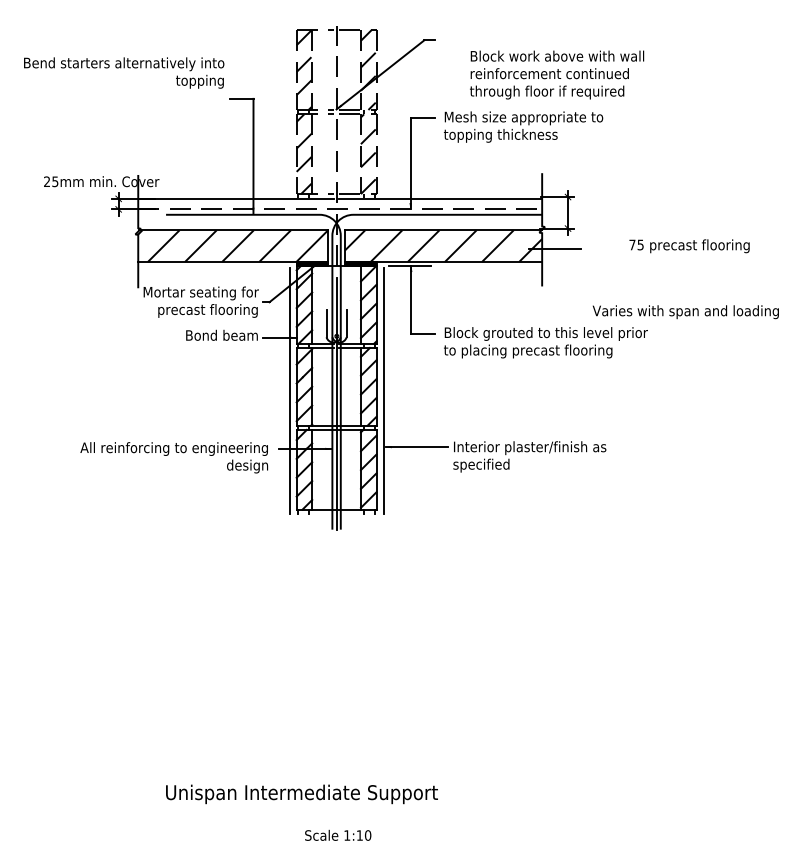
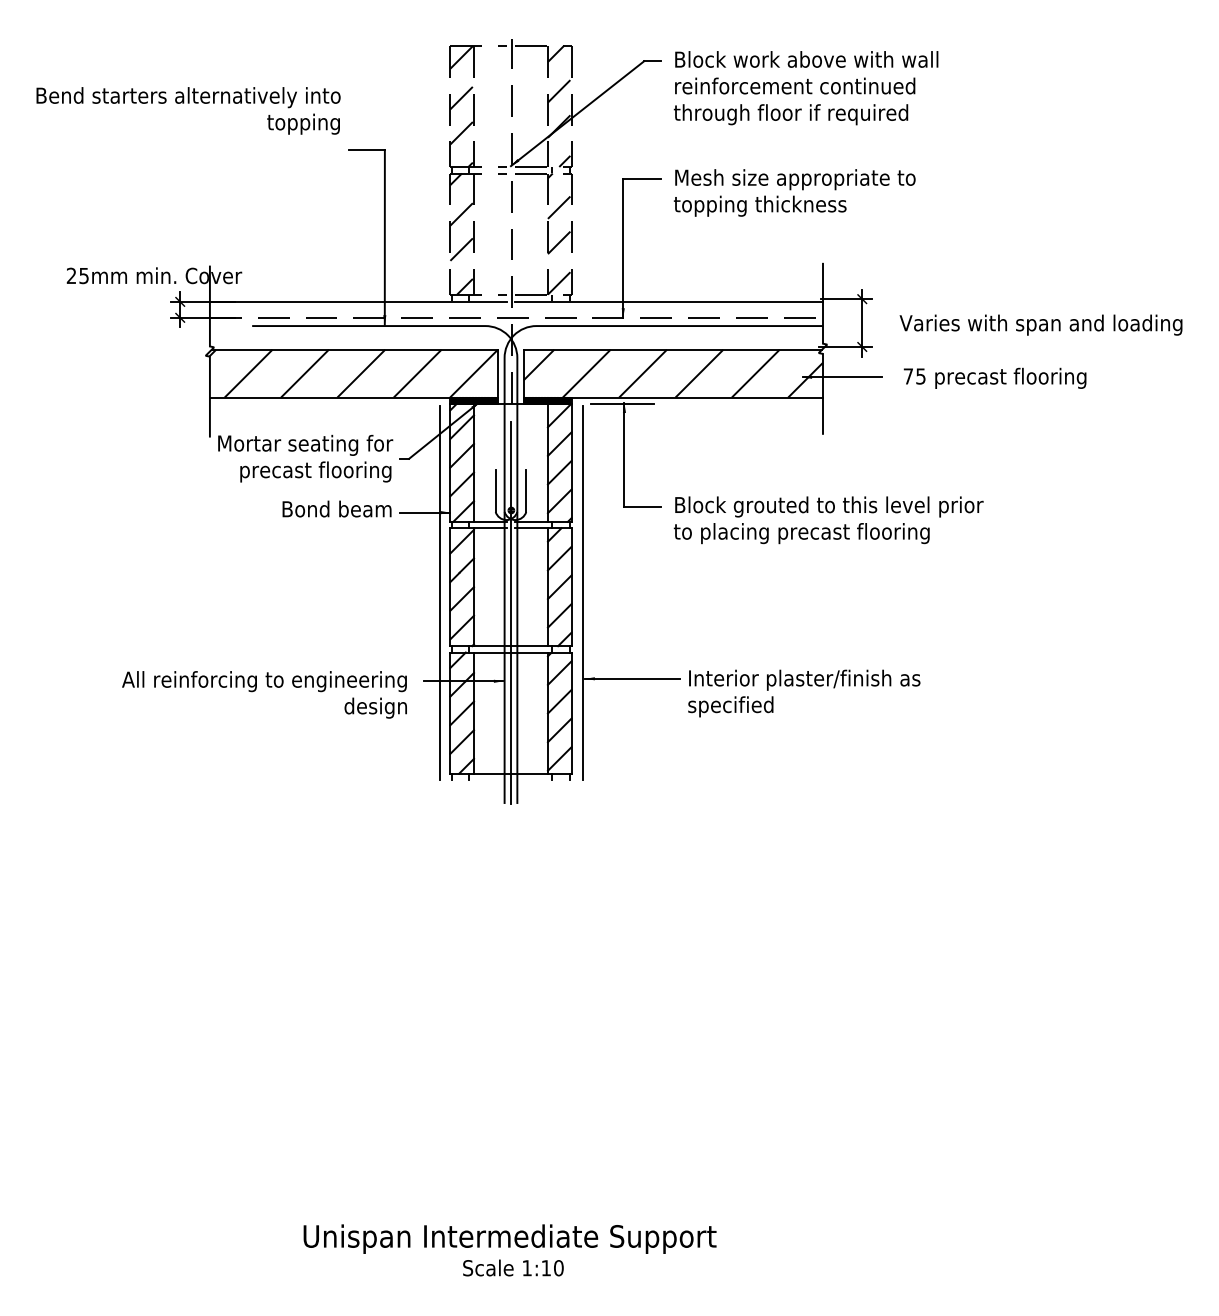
text: (557, 74) -> (806, 87), moved
text: (689, 246) -> (995, 378), moved
text: (685, 312) -> (1040, 325), moved
text: (301, 794) -> (509, 1239), moved

